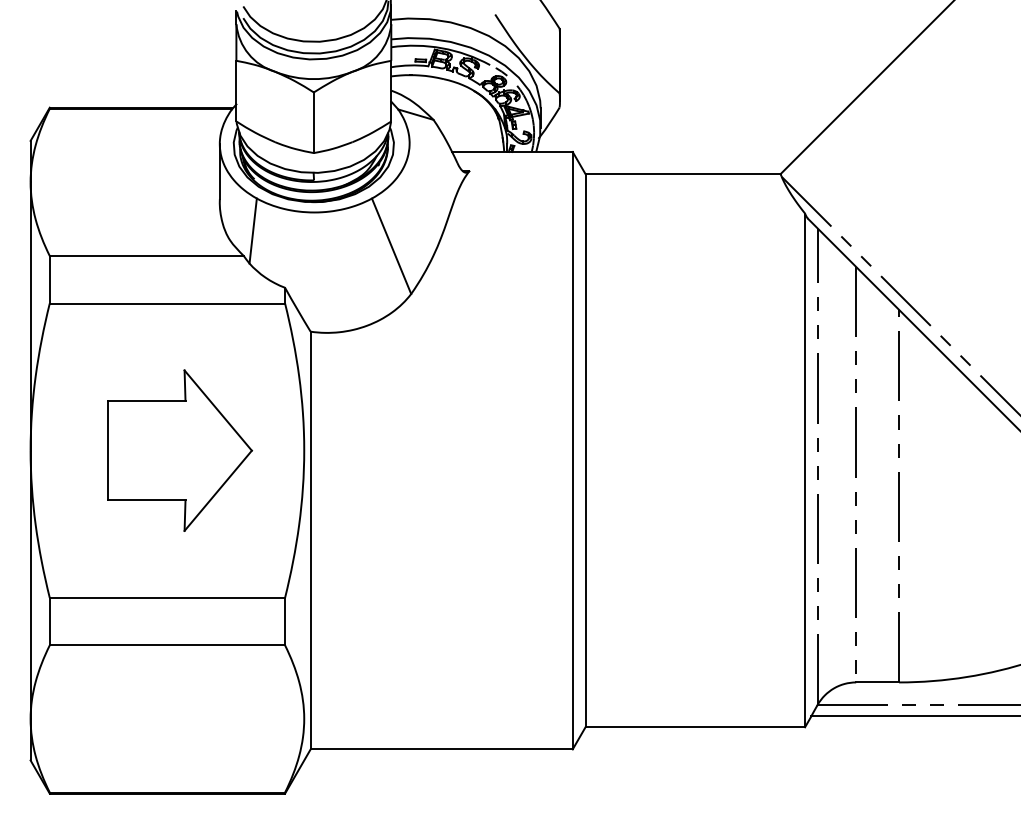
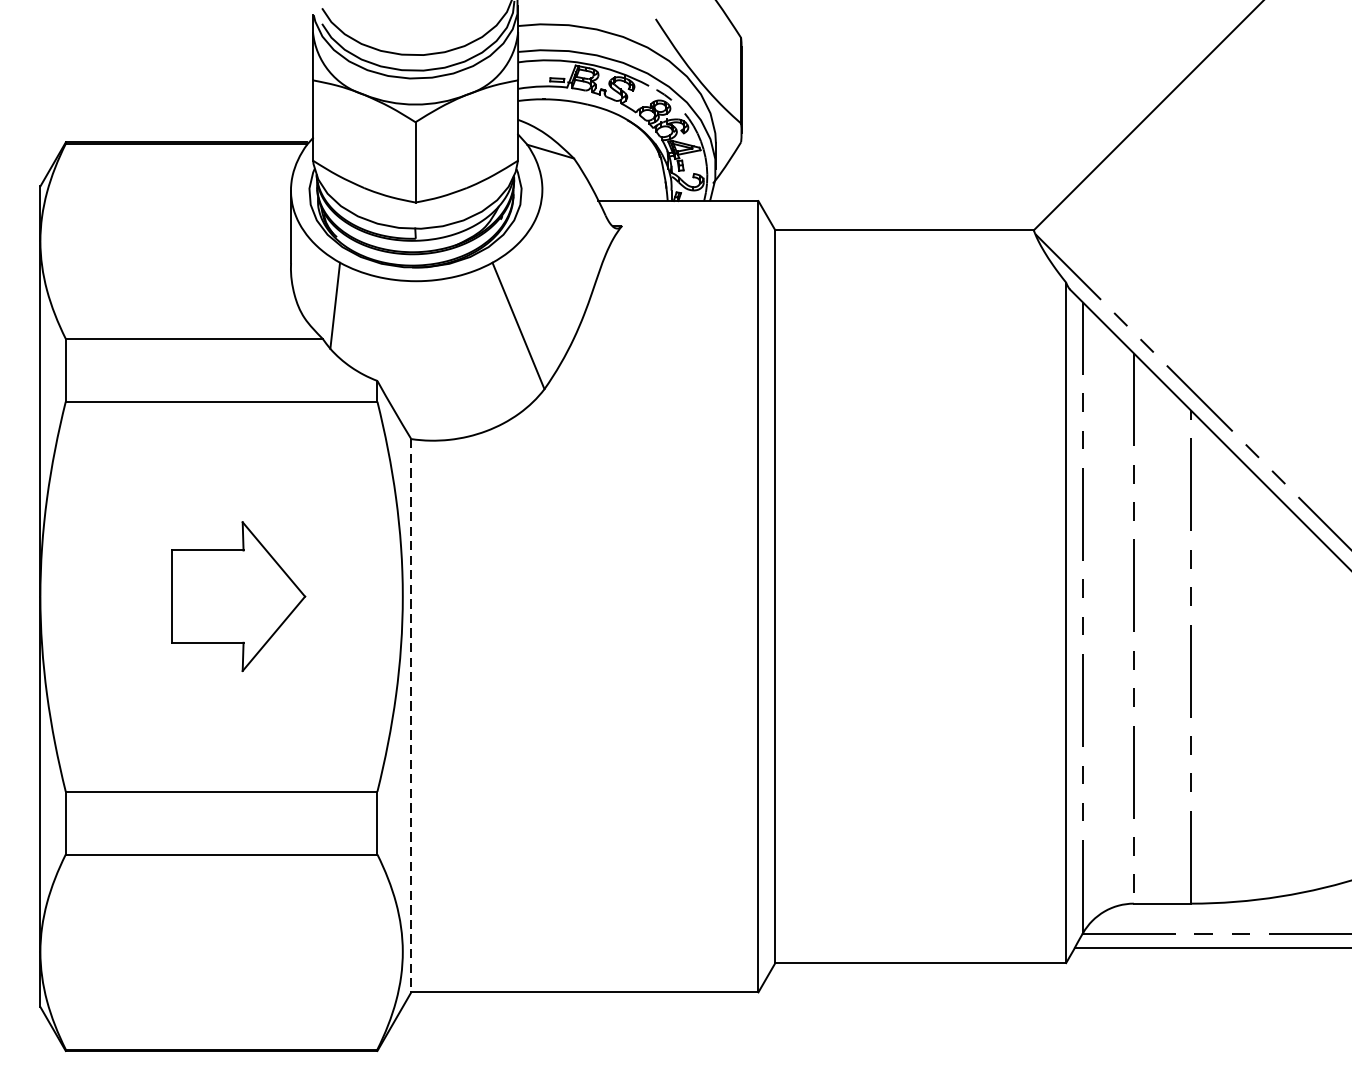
part: (180, 450) -> (238, 596), size x0.7
line: (310, 540) -> (411, 715), solid -> dashed

